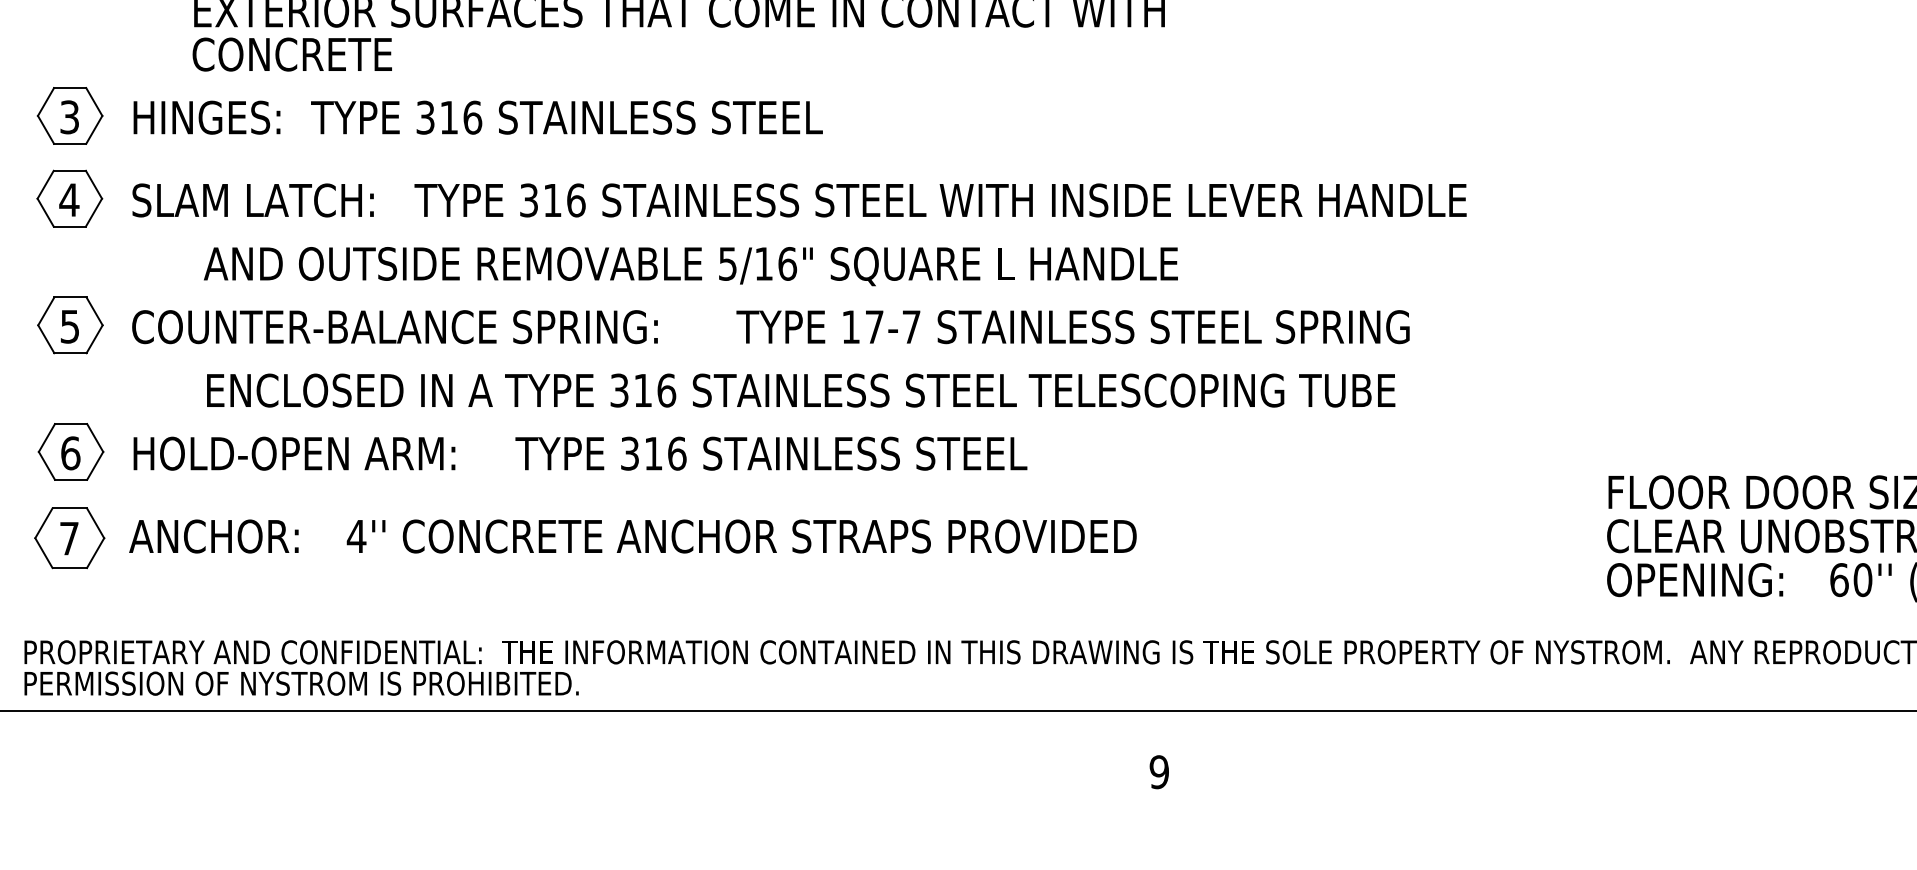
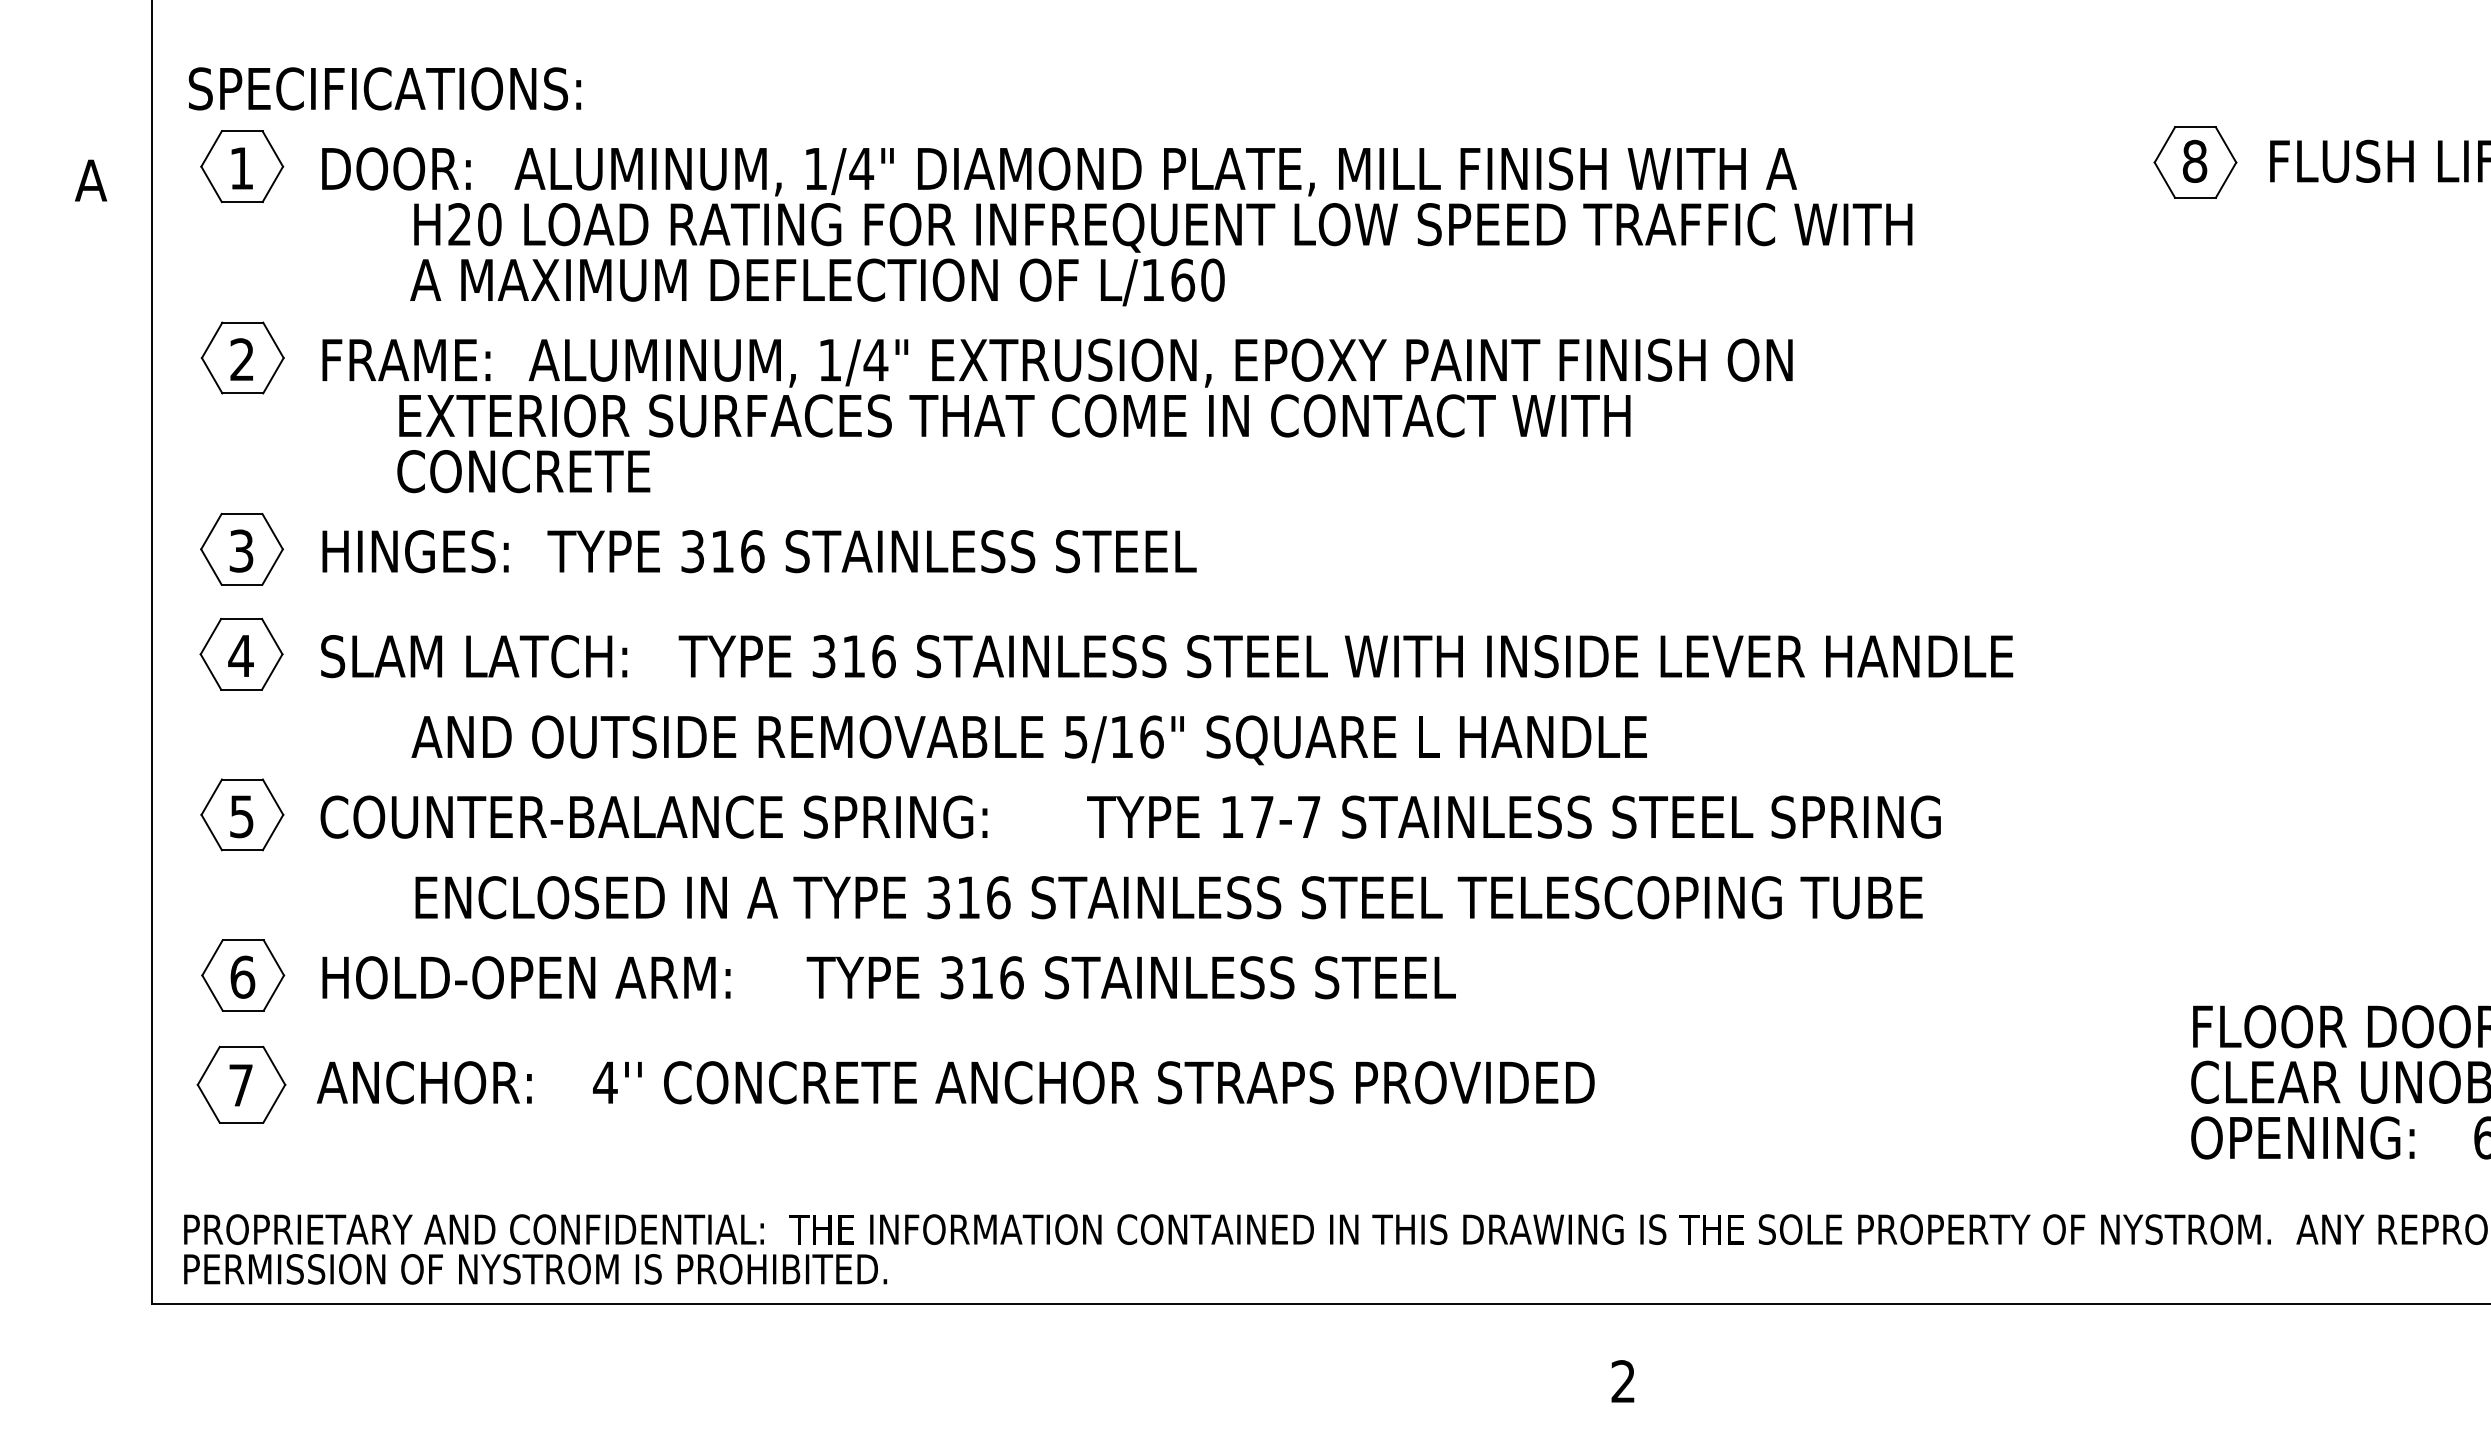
text: (1159, 772) -> (1623, 1381), 9 -> 2

